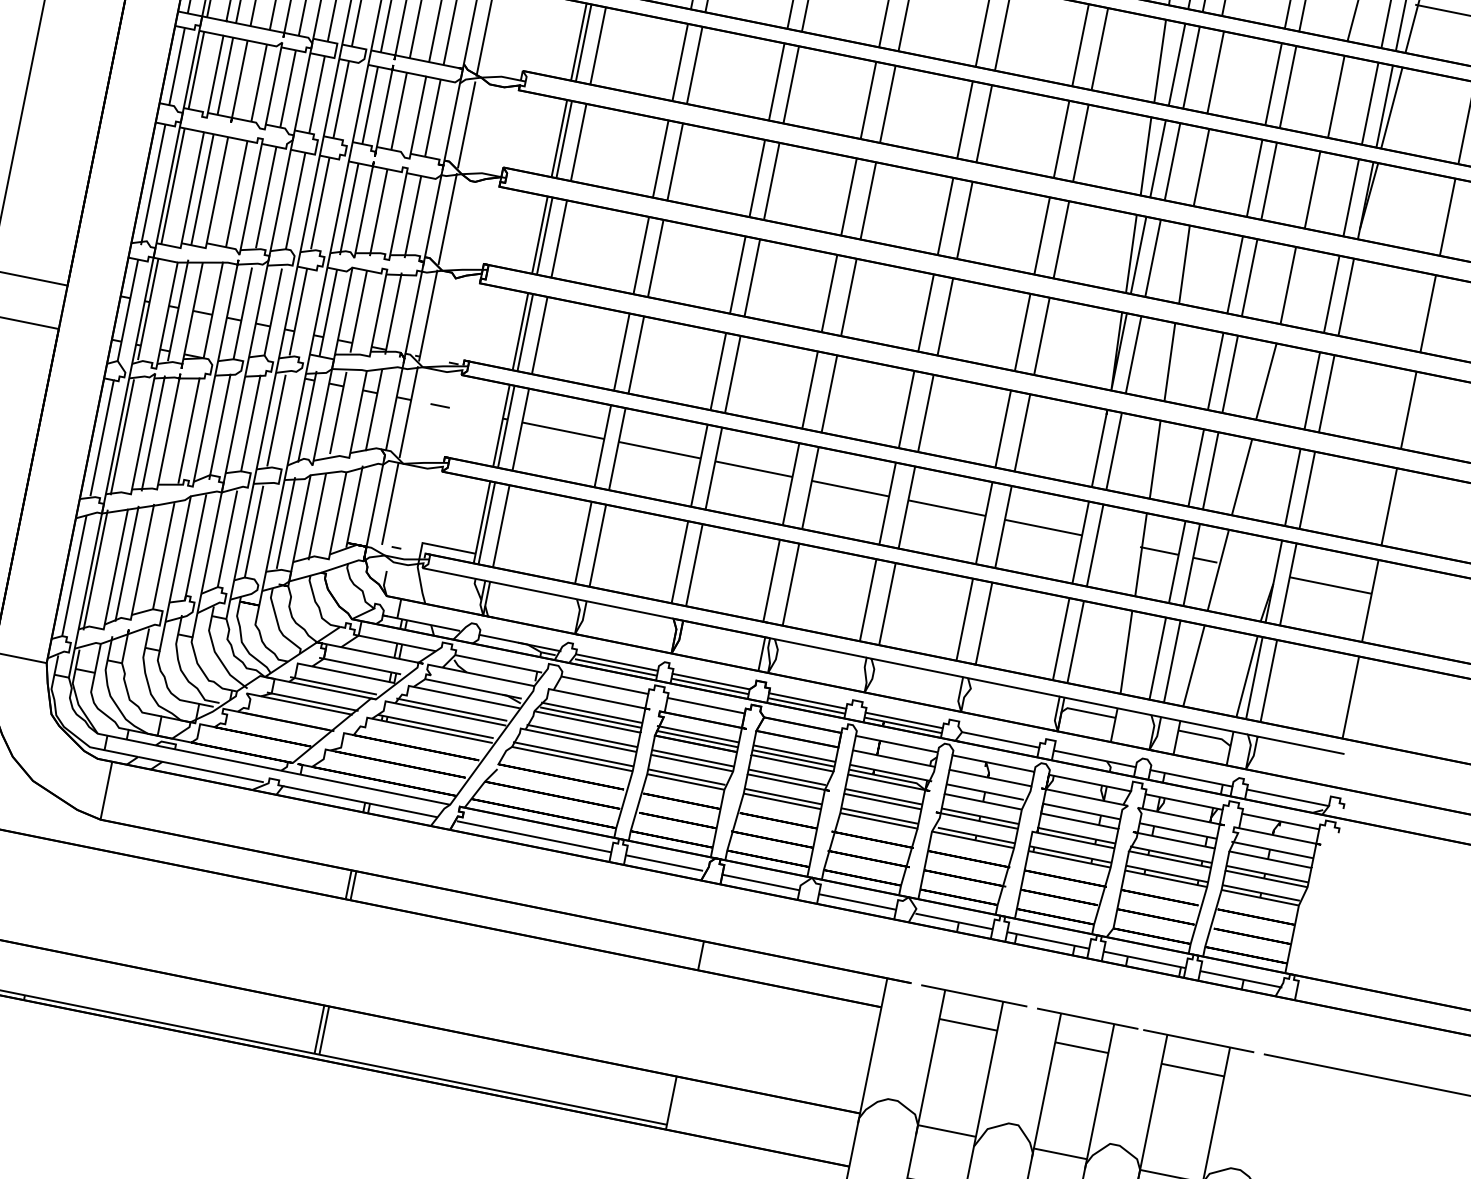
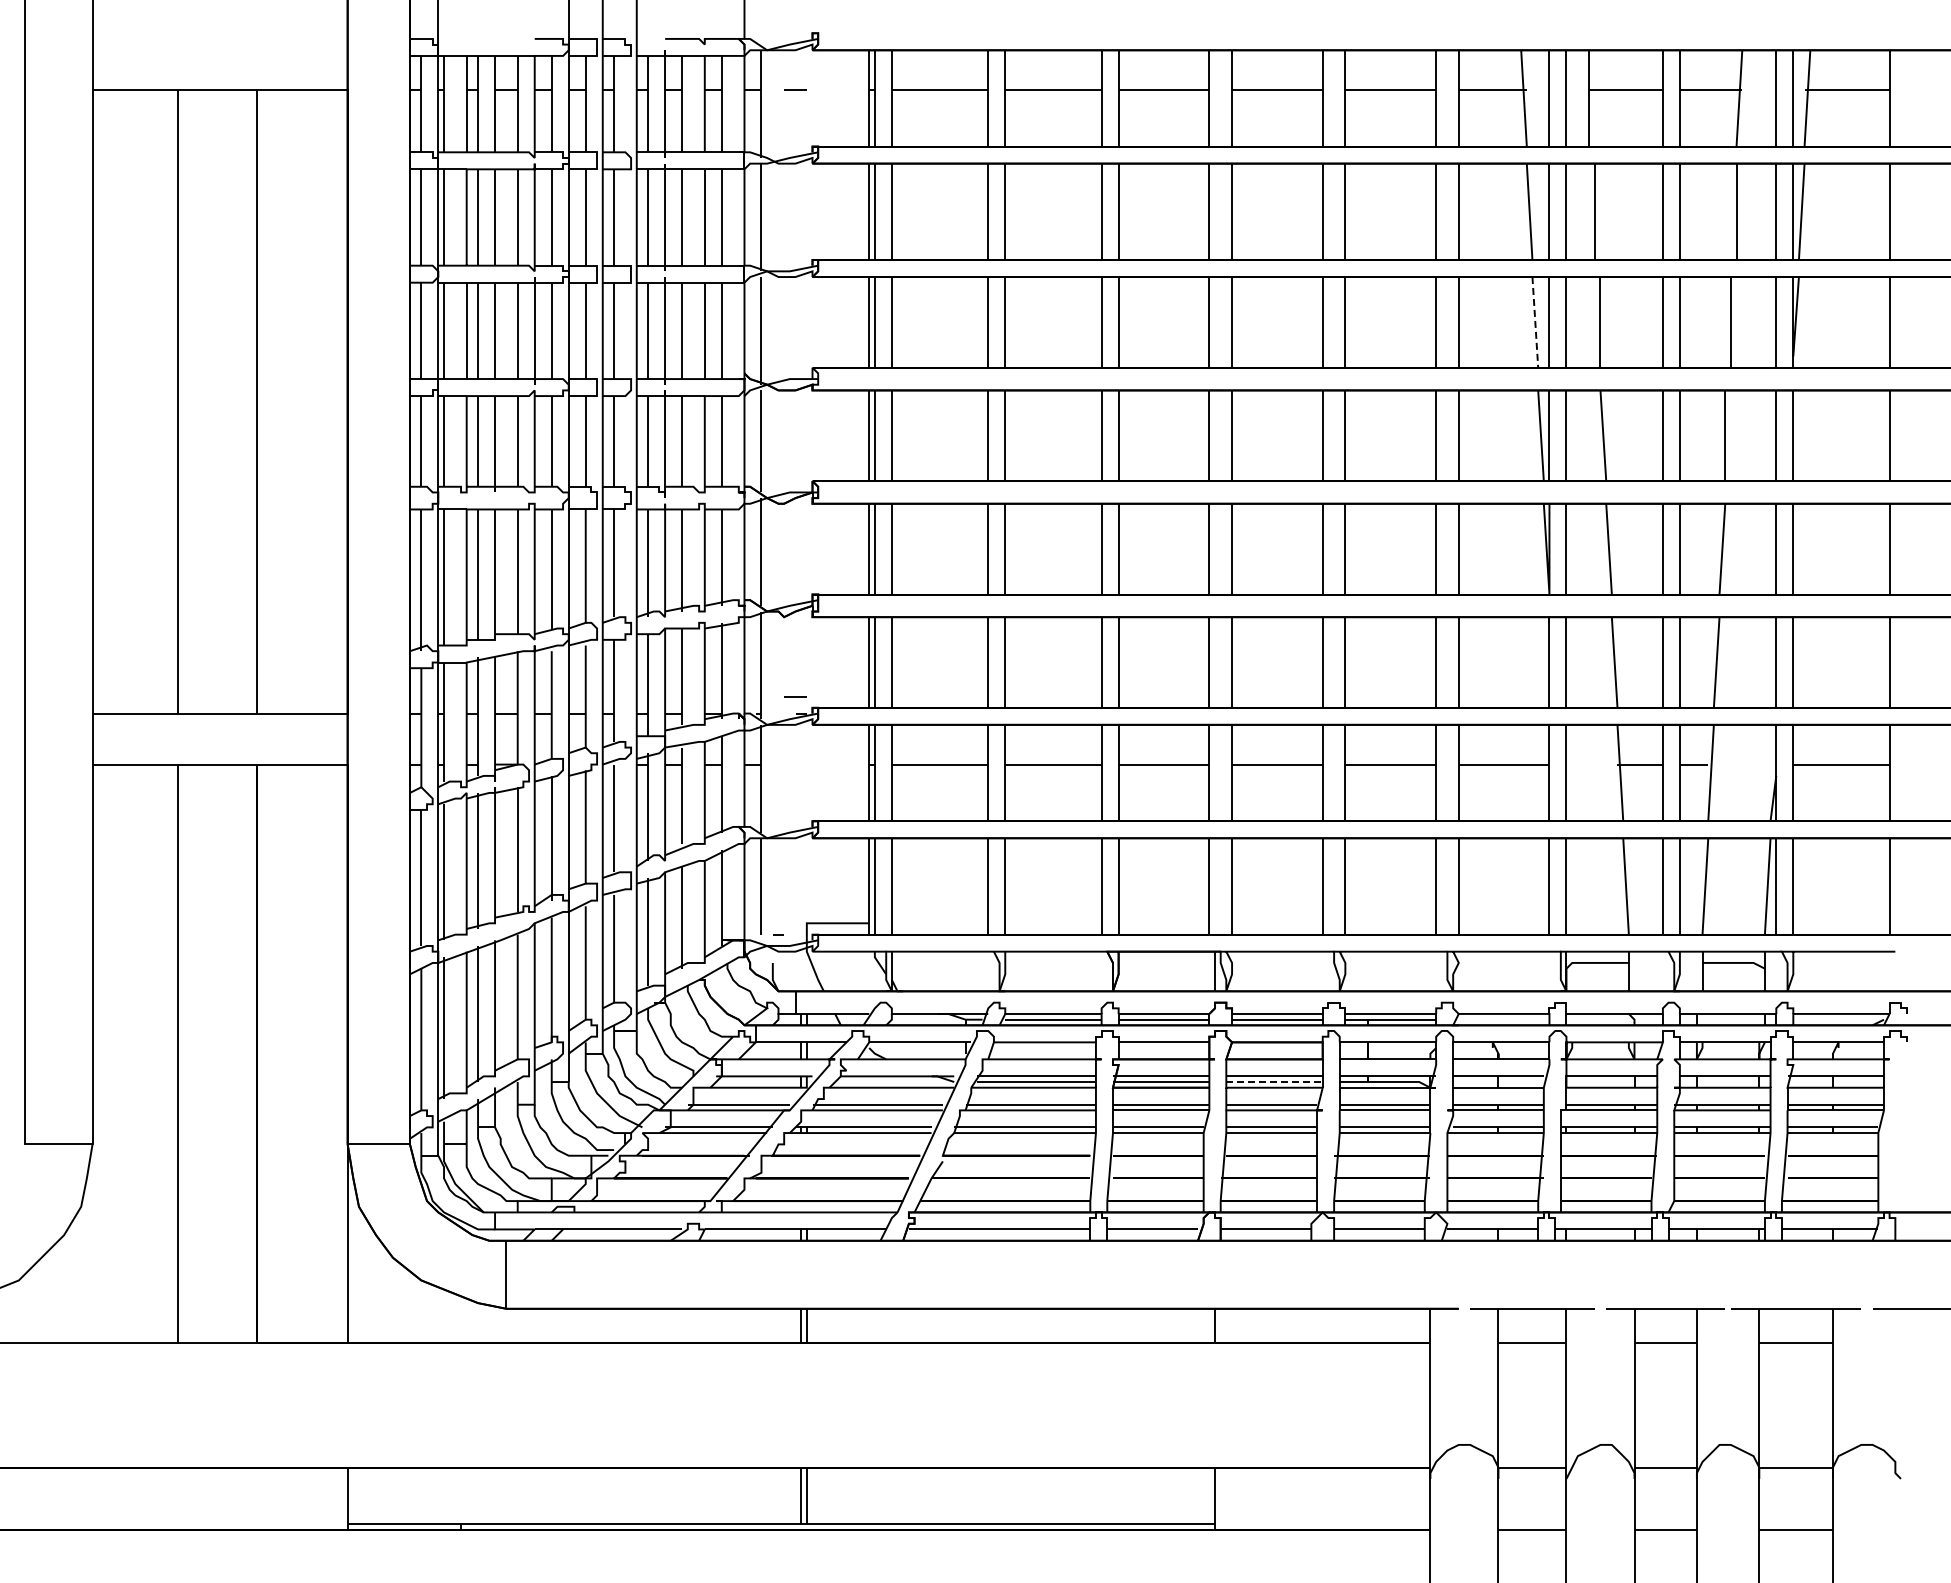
line: (1146, 156) -> (1535, 322), solid -> dashed
line: (440, 405) -> (795, 696), moved
line: (794, 758) -> (1275, 1081), solid -> dashed

